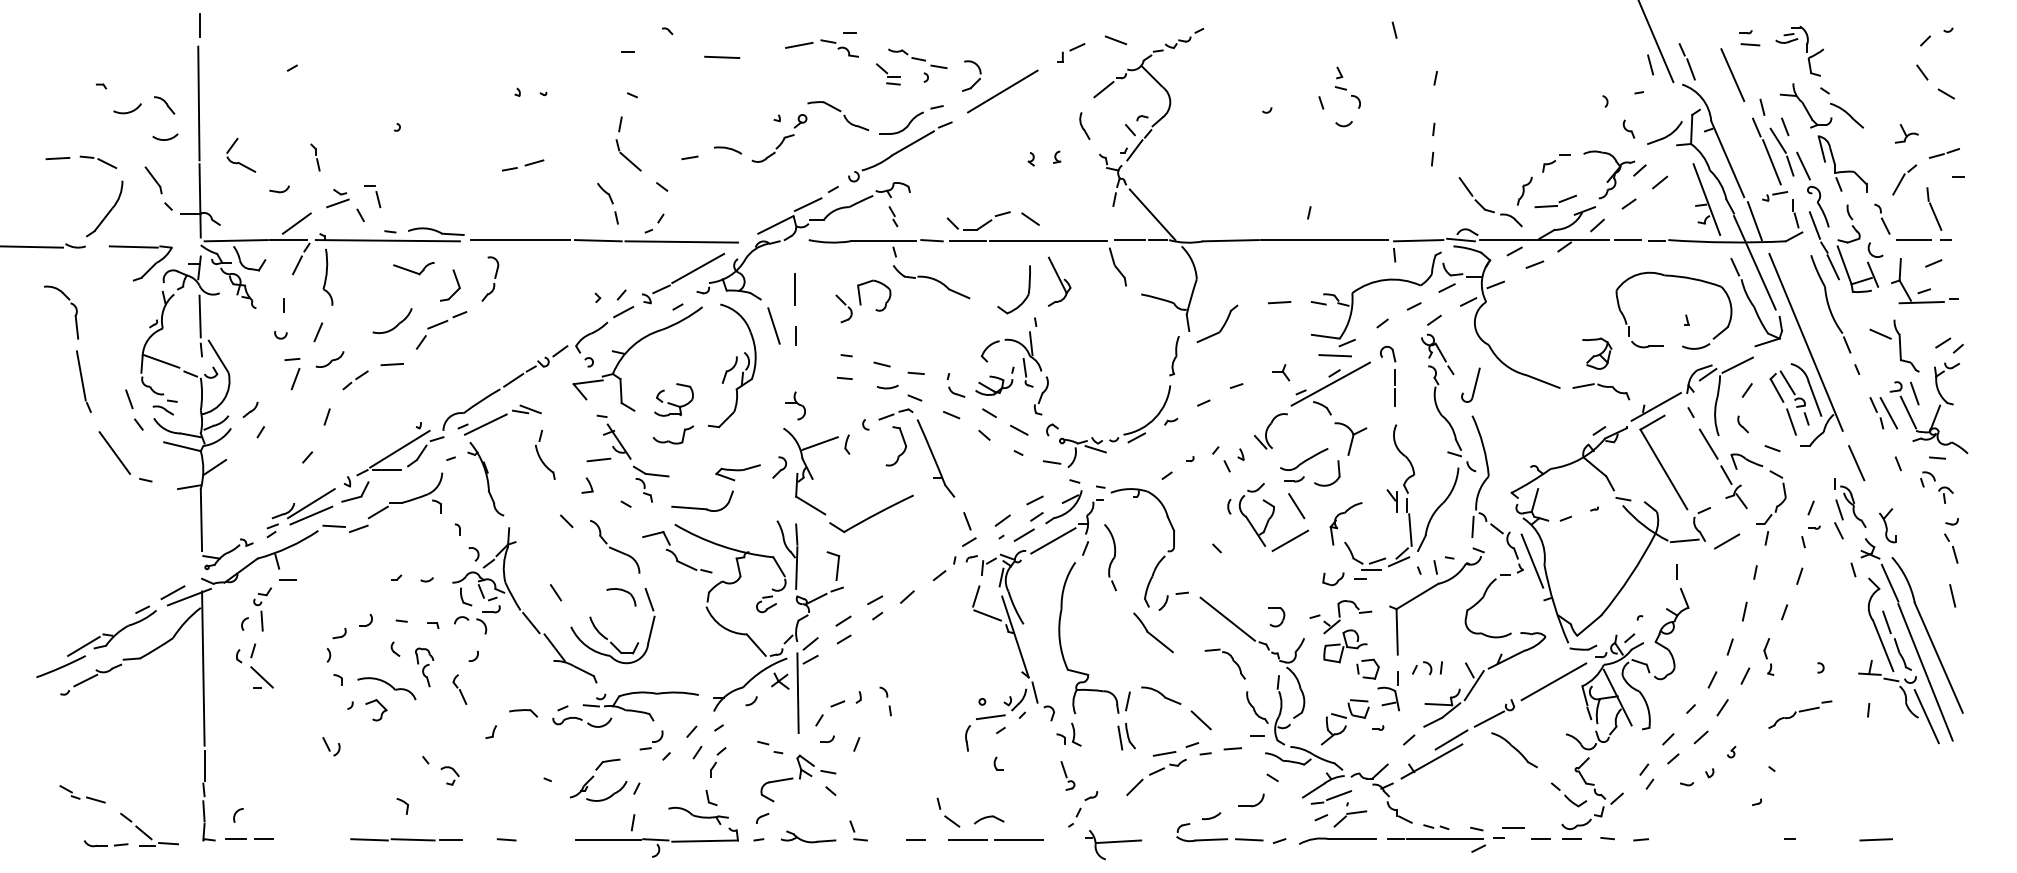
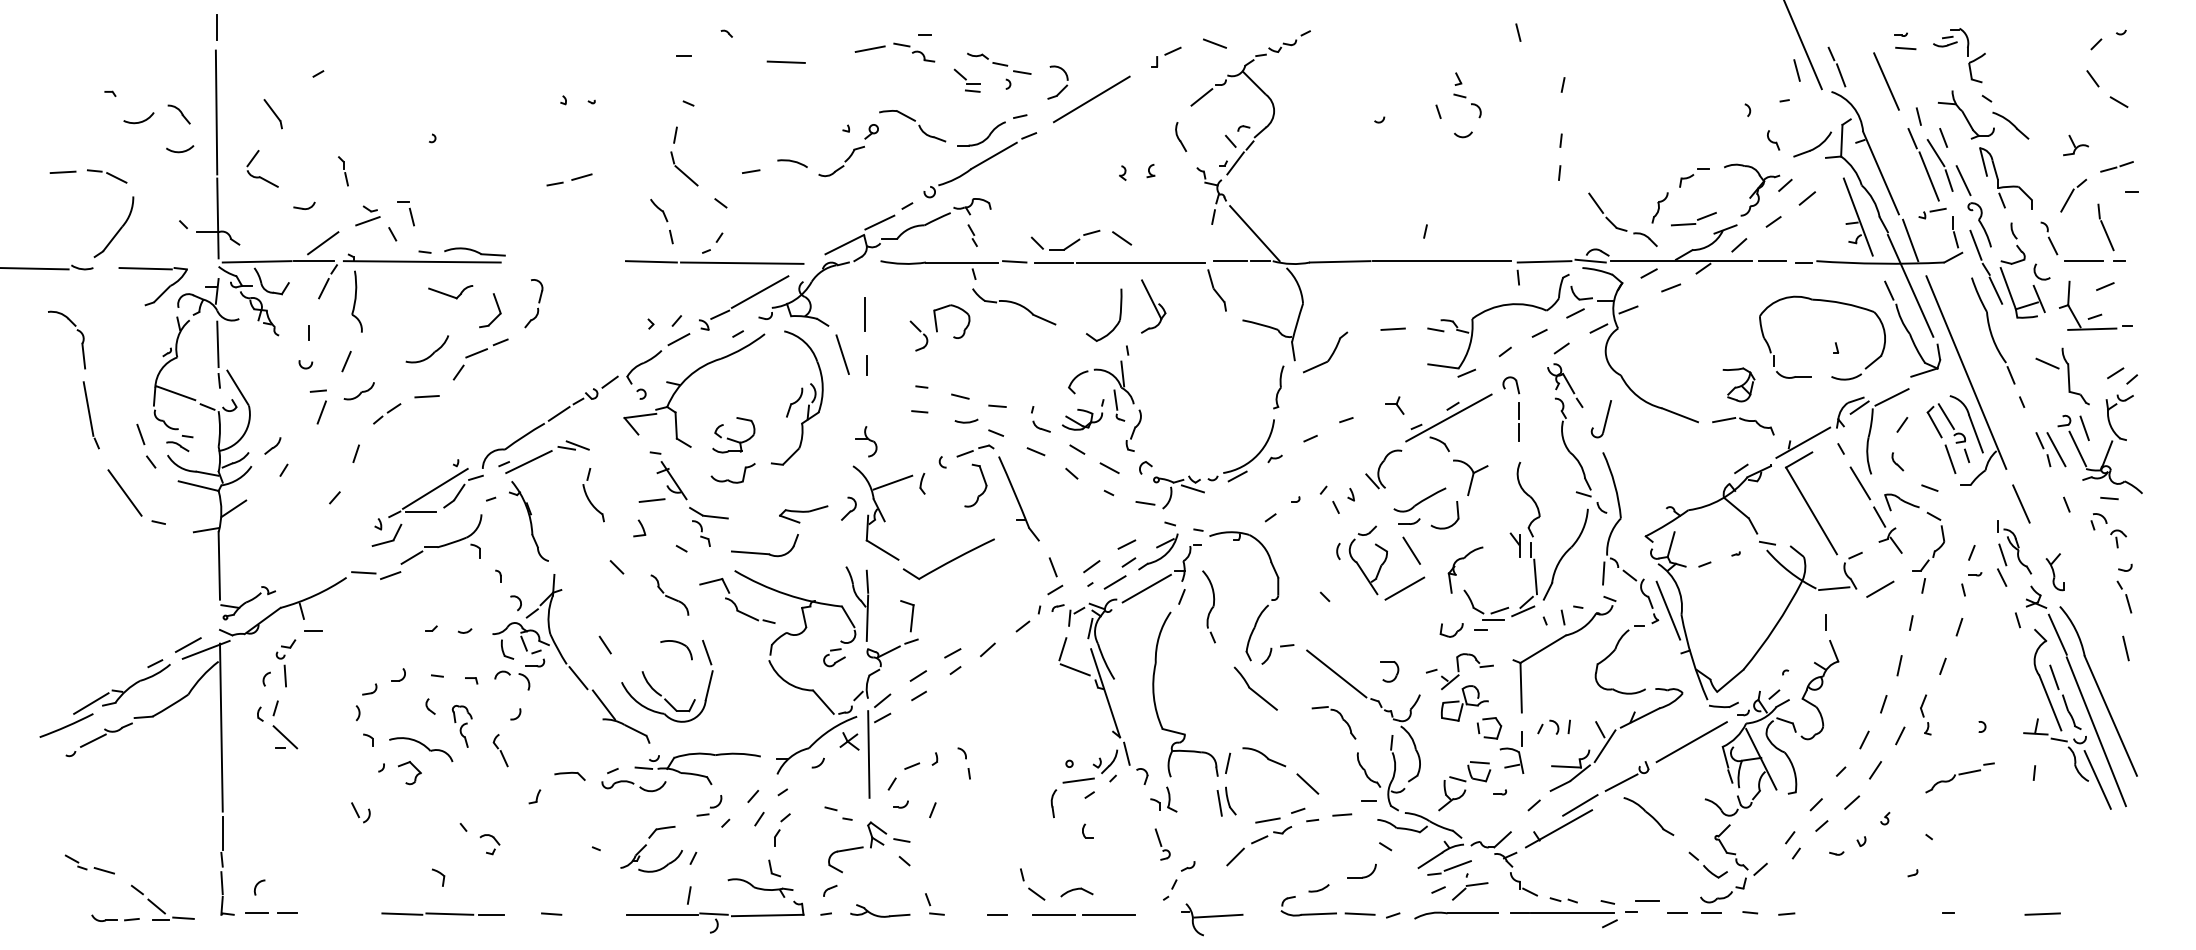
part: (152, 180) -> (272, 114), moved
line: (520, 240) -> (566, 261), removed
line: (1335, 355) -> (1453, 386), removed
part: (300, 513) -> (327, 558), removed
part: (614, 547) -> (669, 595), size x0.7

